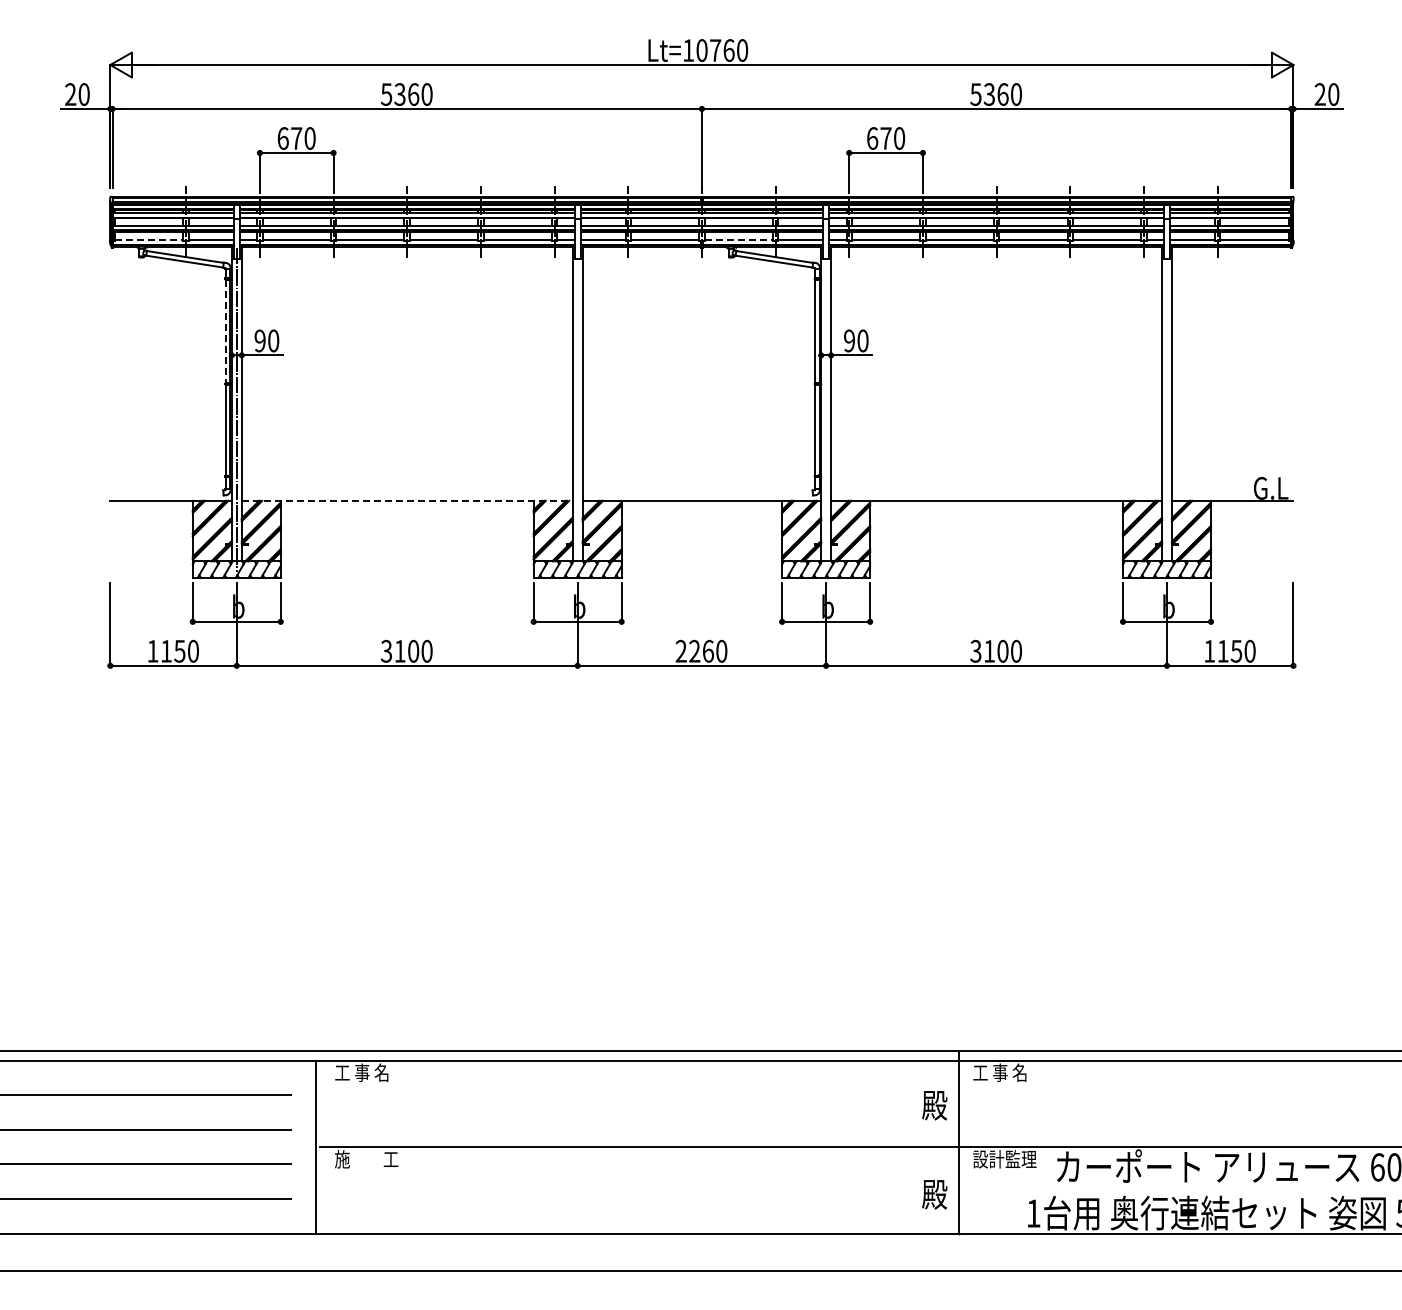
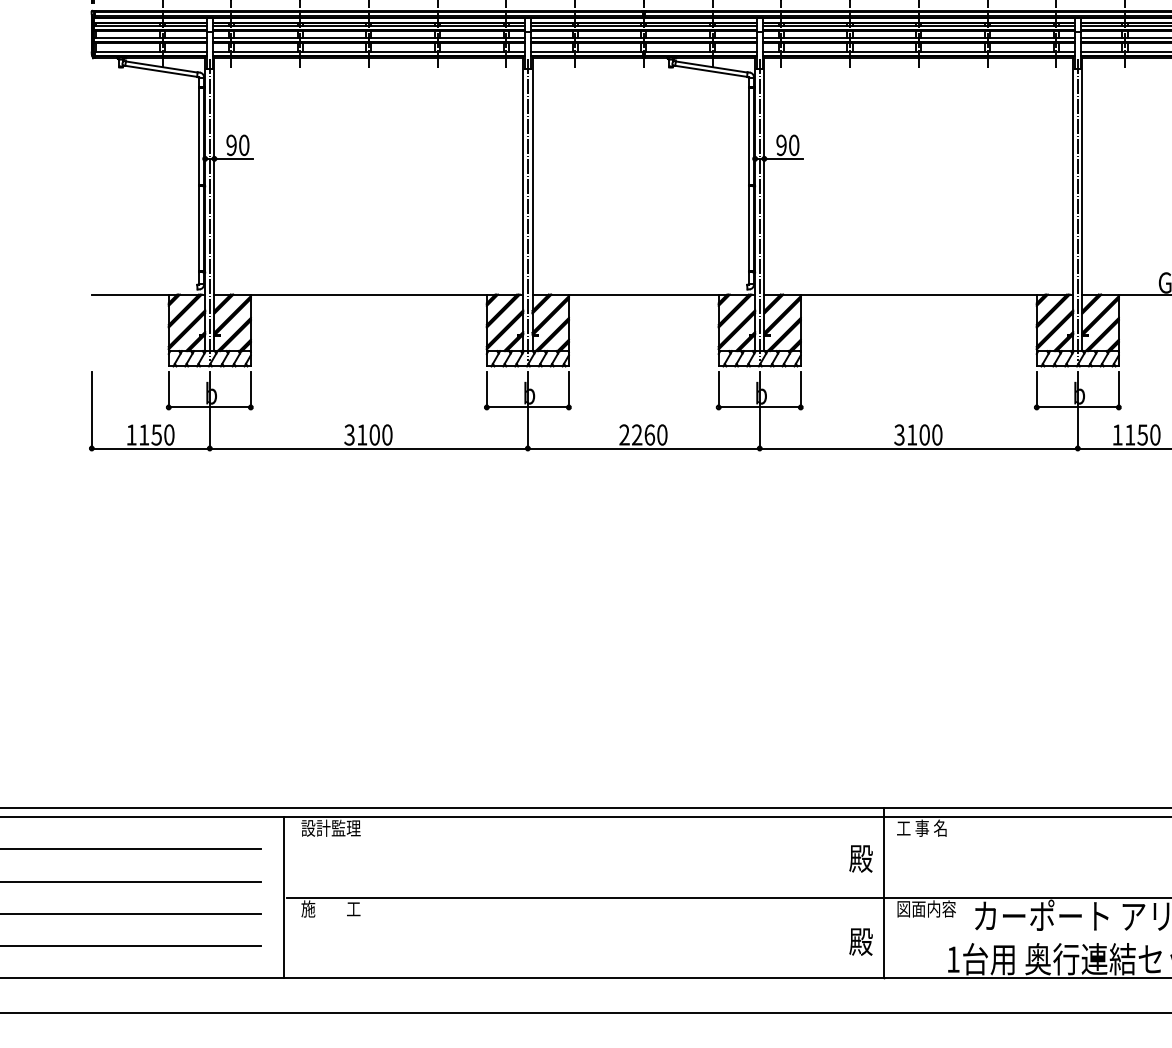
line: (149, 240) -> (128, 51), dashed -> solid
line: (739, 240) -> (678, 51), dashed -> solid
line: (225, 331) -> (199, 136), dashed -> solid
line: (577, 409) -> (527, 209), added
line: (826, 409) -> (760, 209), added
line: (1167, 409) -> (1078, 209), added
line: (407, 500) -> (369, 294), dashed -> solid
text: (366, 1072) -> (330, 827), 工 事 名 -> 設計監理
text: (1004, 1159) -> (926, 909), 設計監理 -> 図面内容

